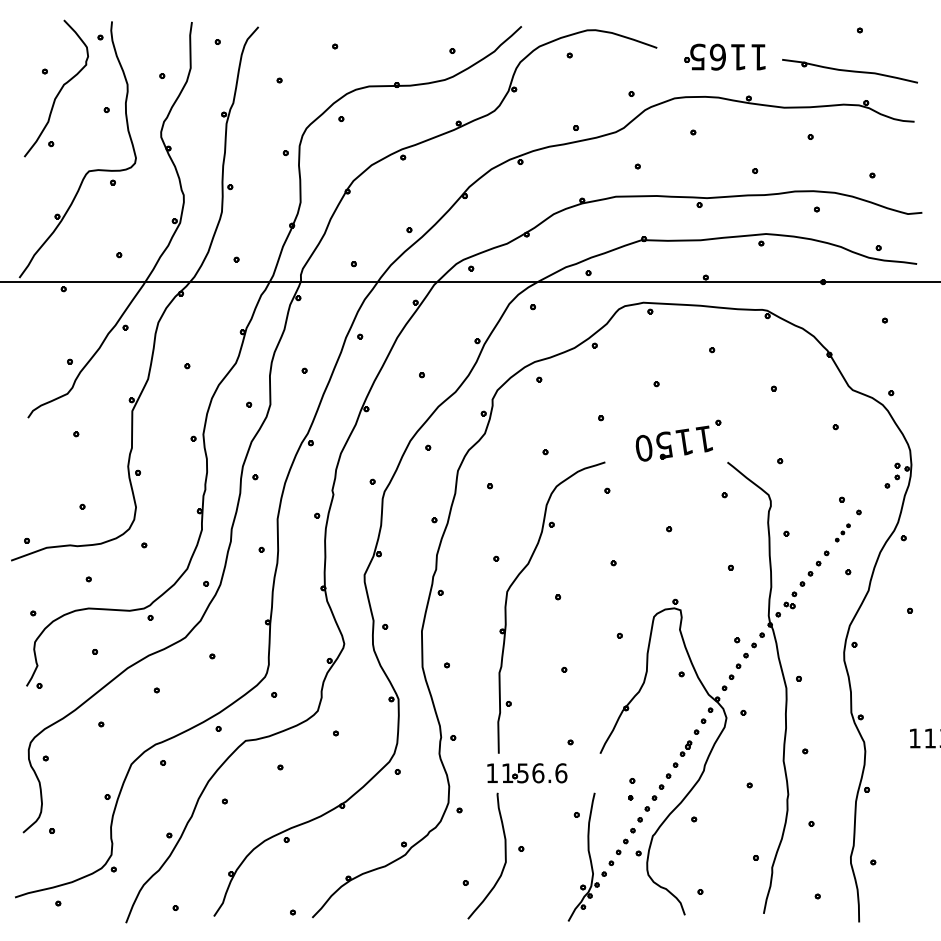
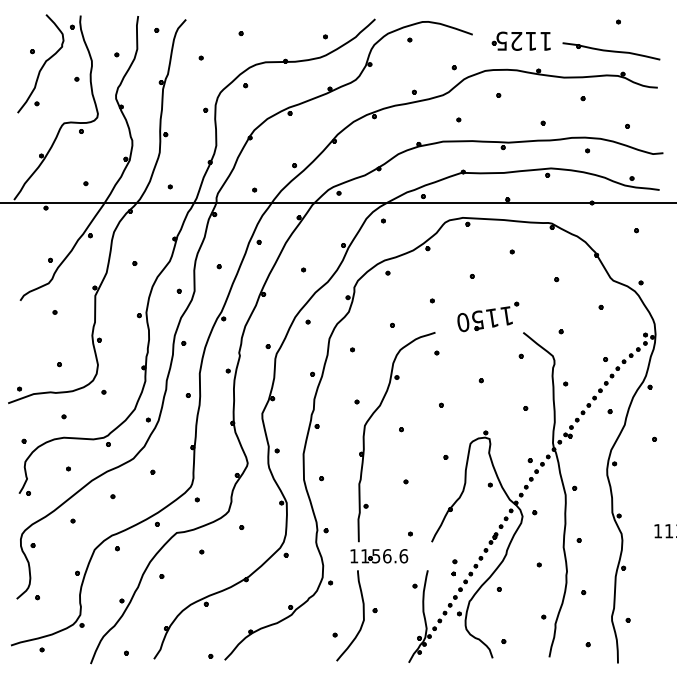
text: (717, 56) -> (516, 40), 1165 -> 1125
part: (872, 498) -> (627, 358), added
part: (842, 532) -> (606, 383), size x1.43

